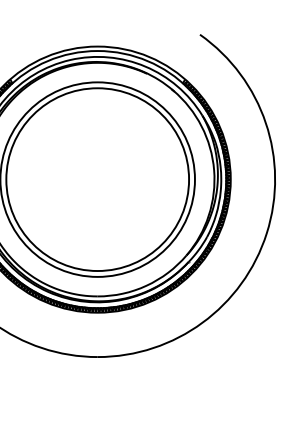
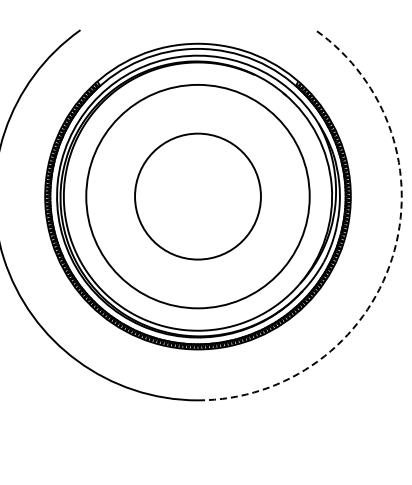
circle: (97, 179) -> (197, 196), size x0.6
arc: (267, 233) -> (392, 258), solid -> dashed

